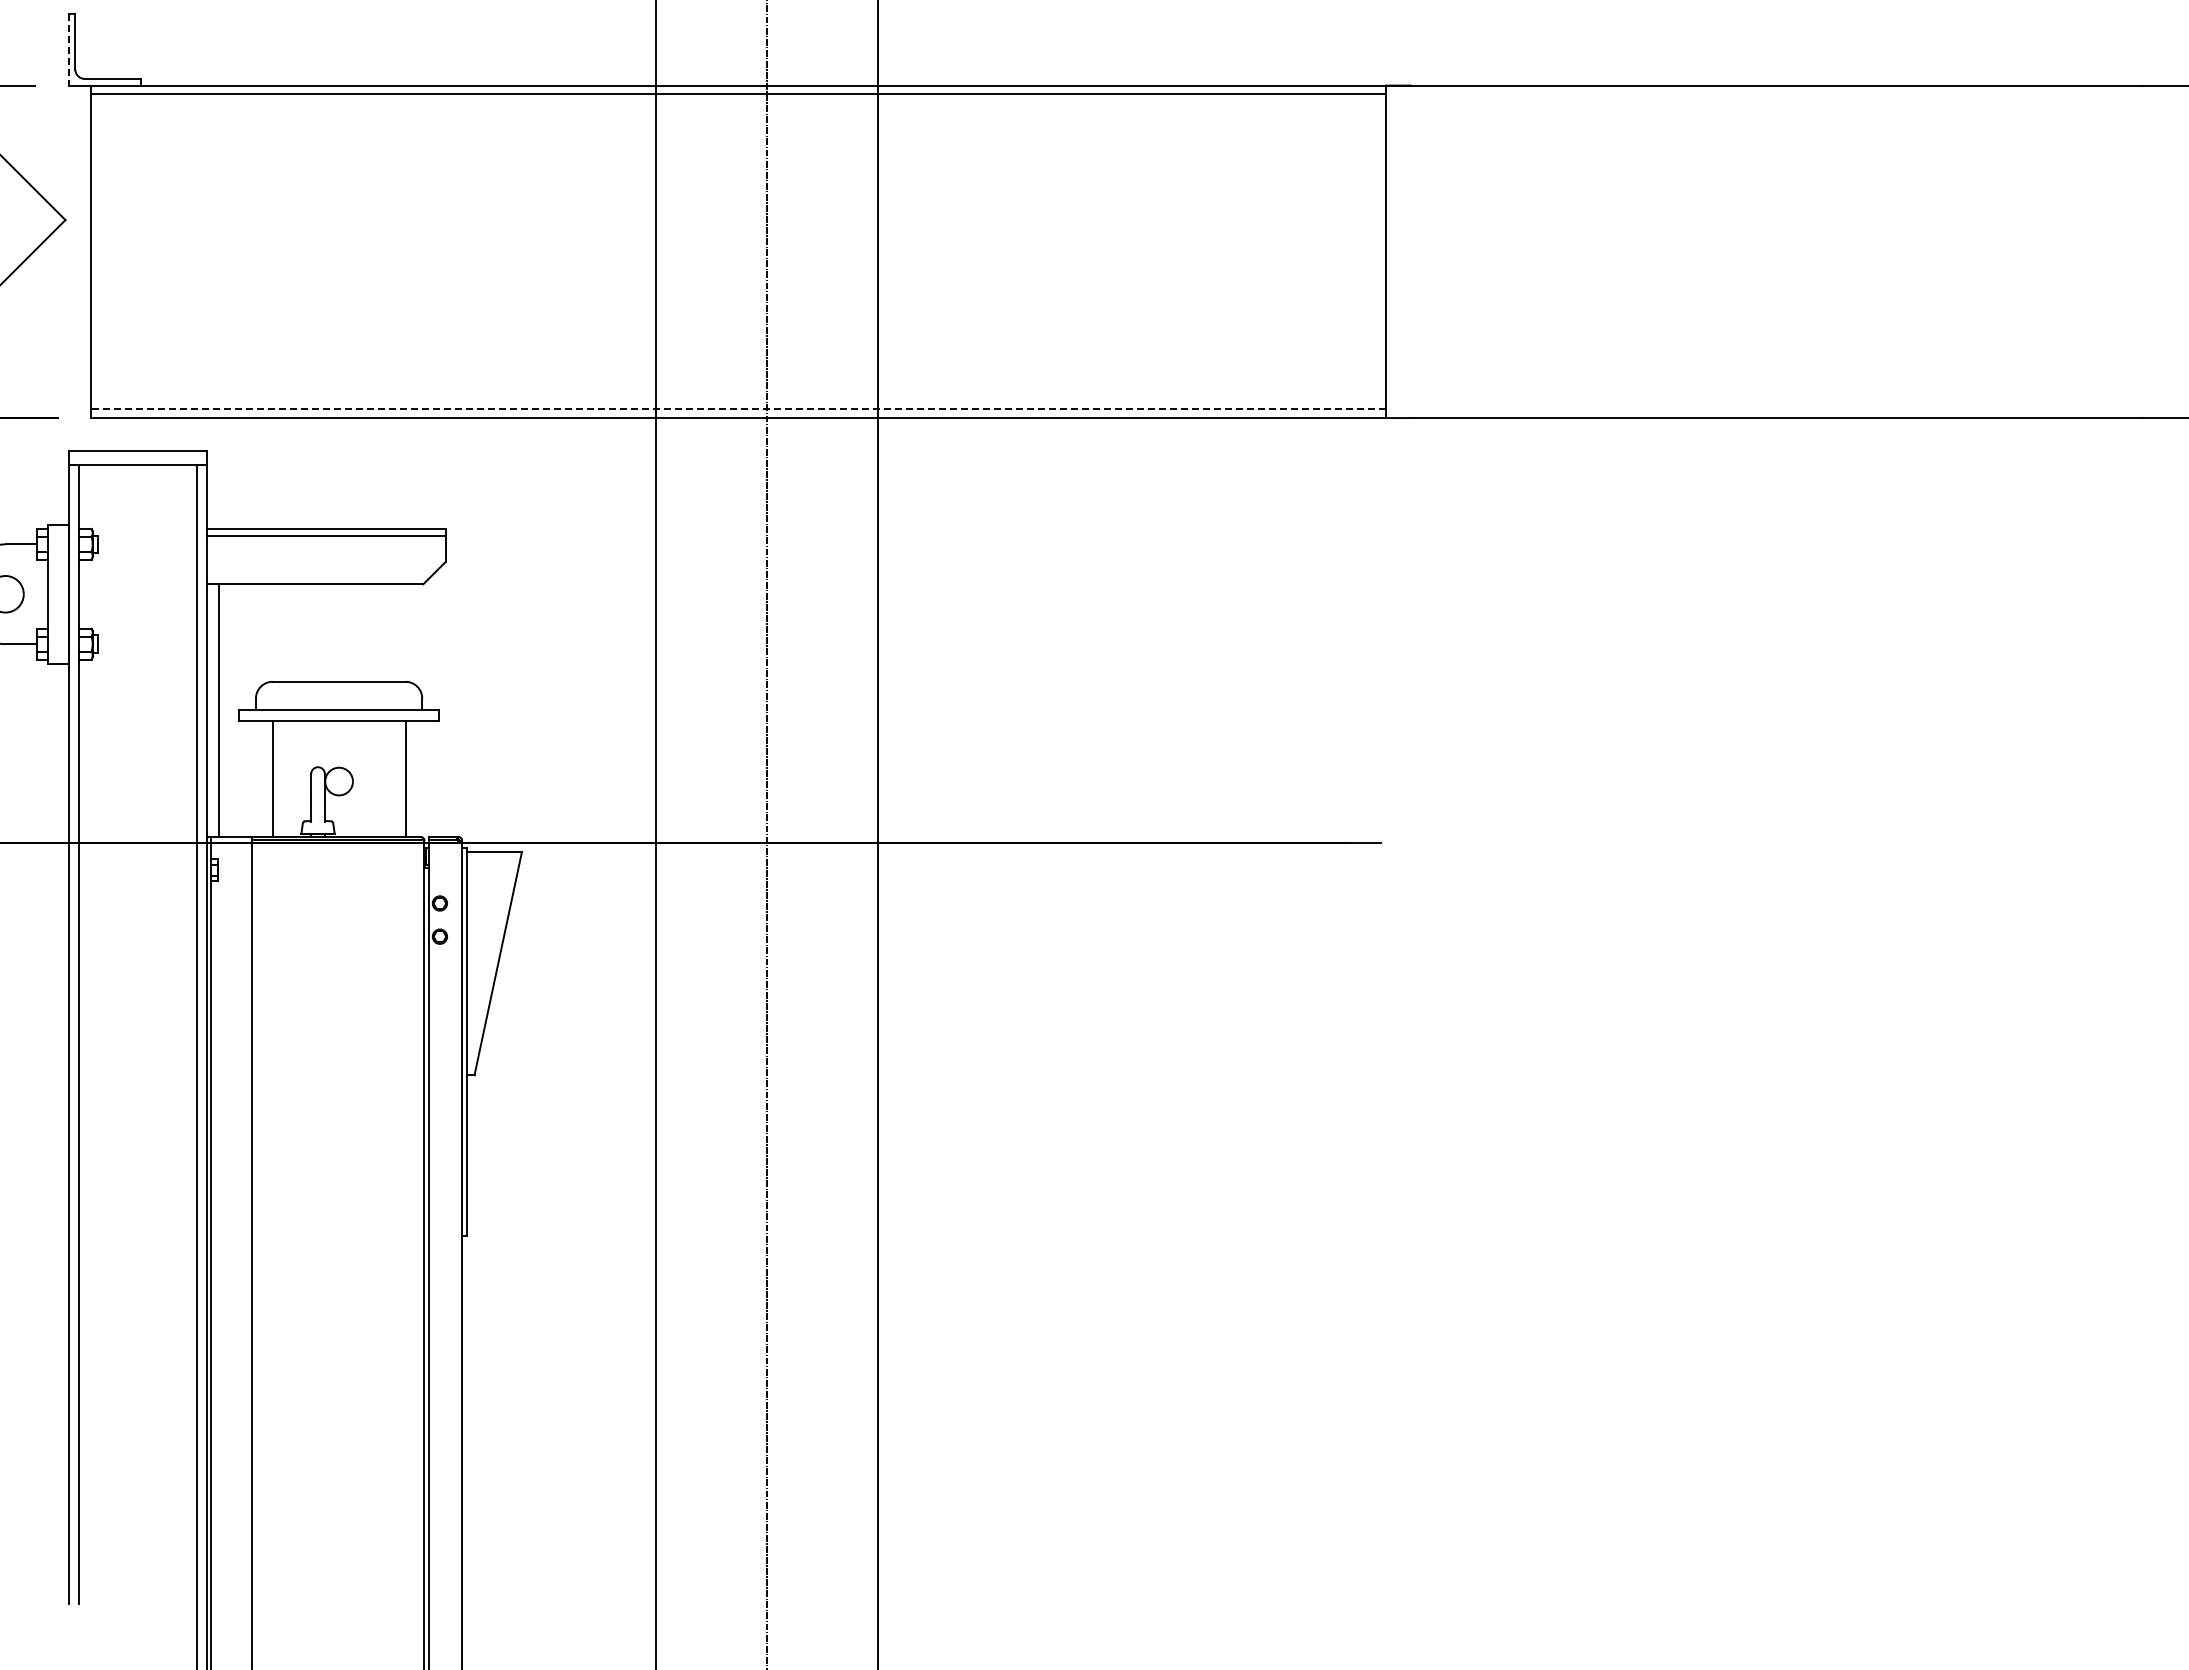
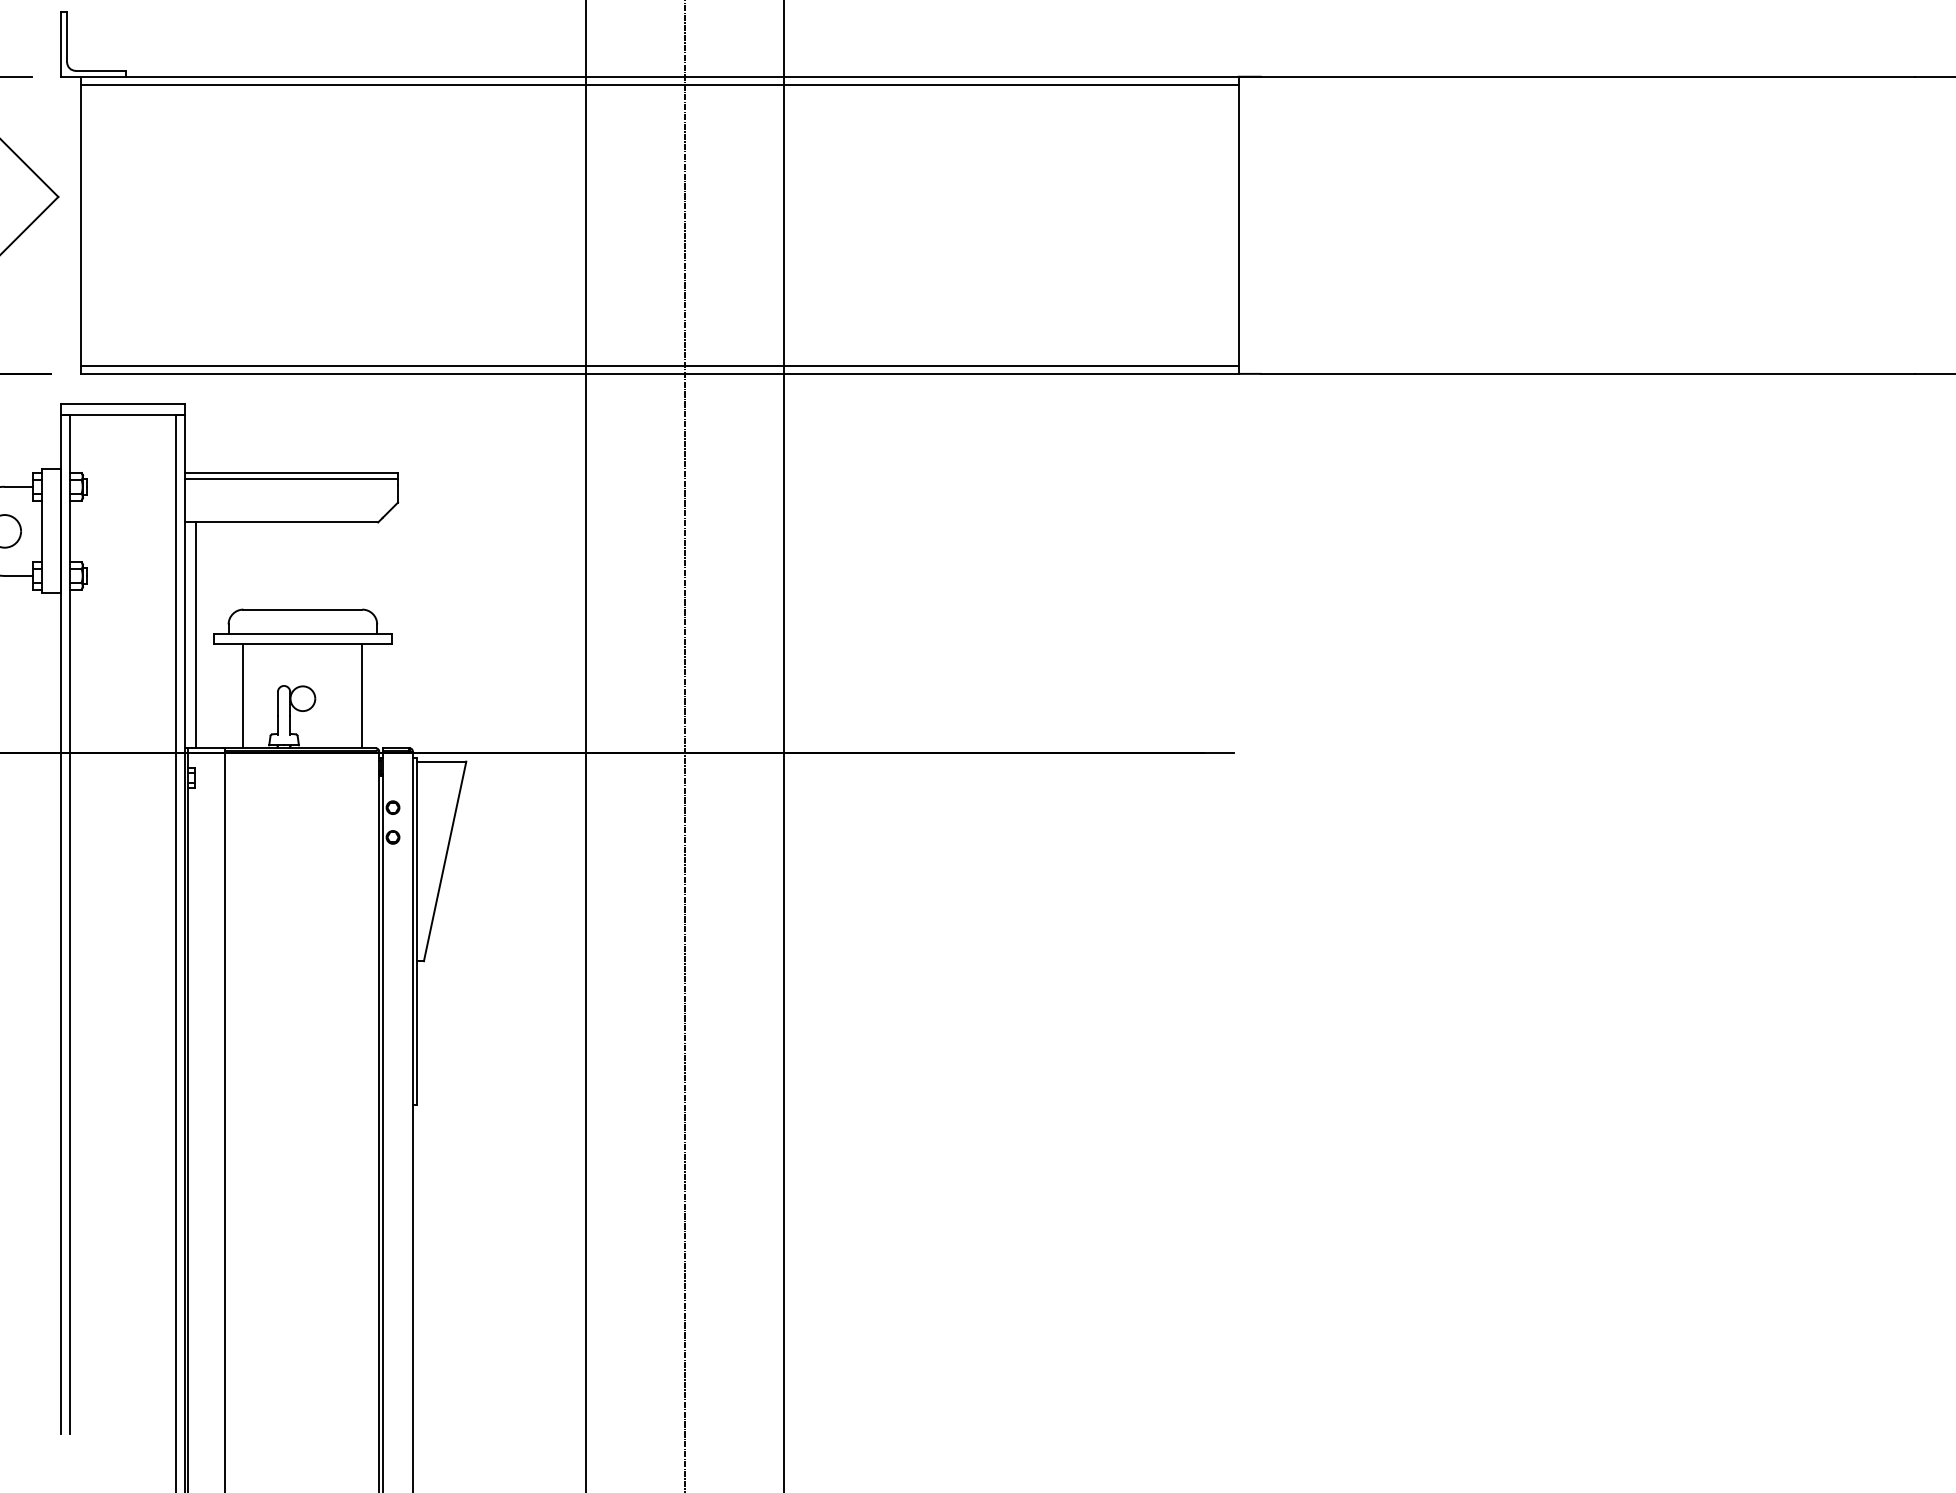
line: (68, 50) -> (61, 45), dashed -> solid
line: (738, 409) -> (659, 366), dashed -> solid

